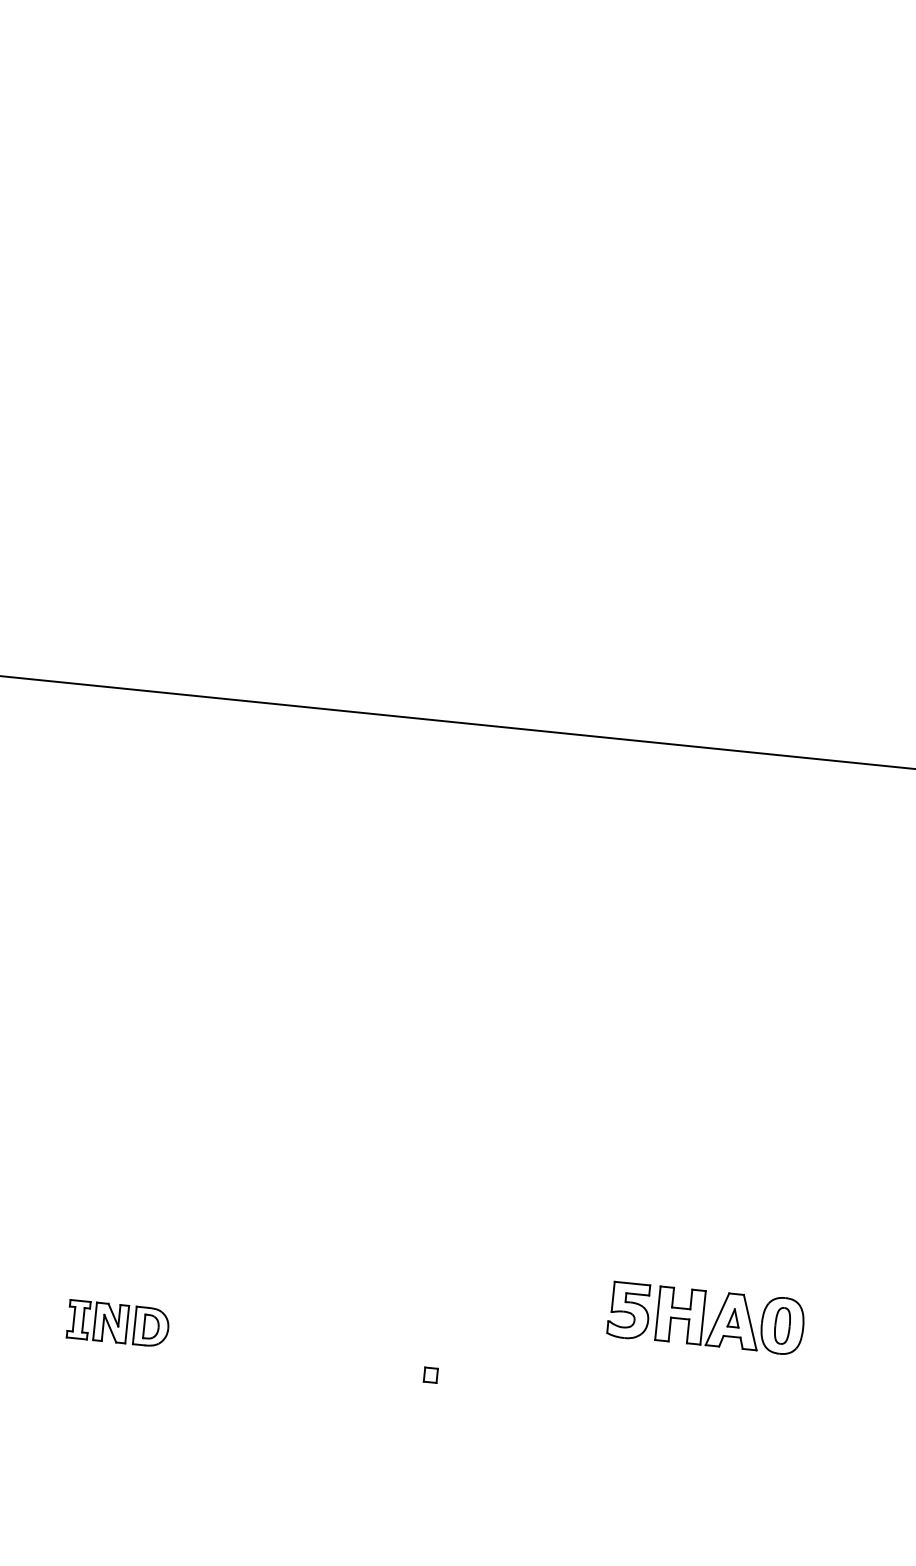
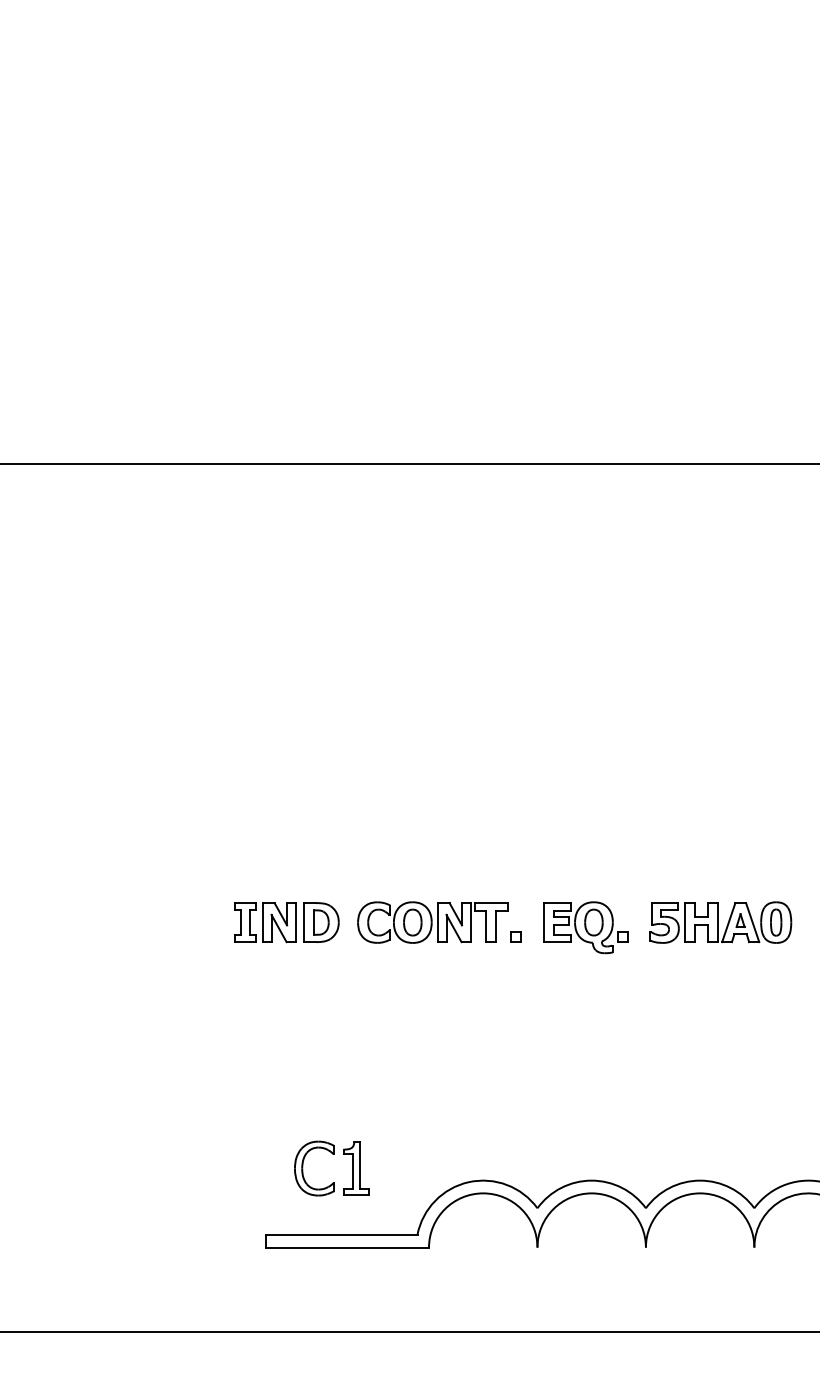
part: (706, 1318) -> (720, 922), moved
part: (117, 1323) -> (286, 922), size x1.43
part: (318, 1343) -> (432, 922), added
part: (527, 1371) -> (585, 927), added

